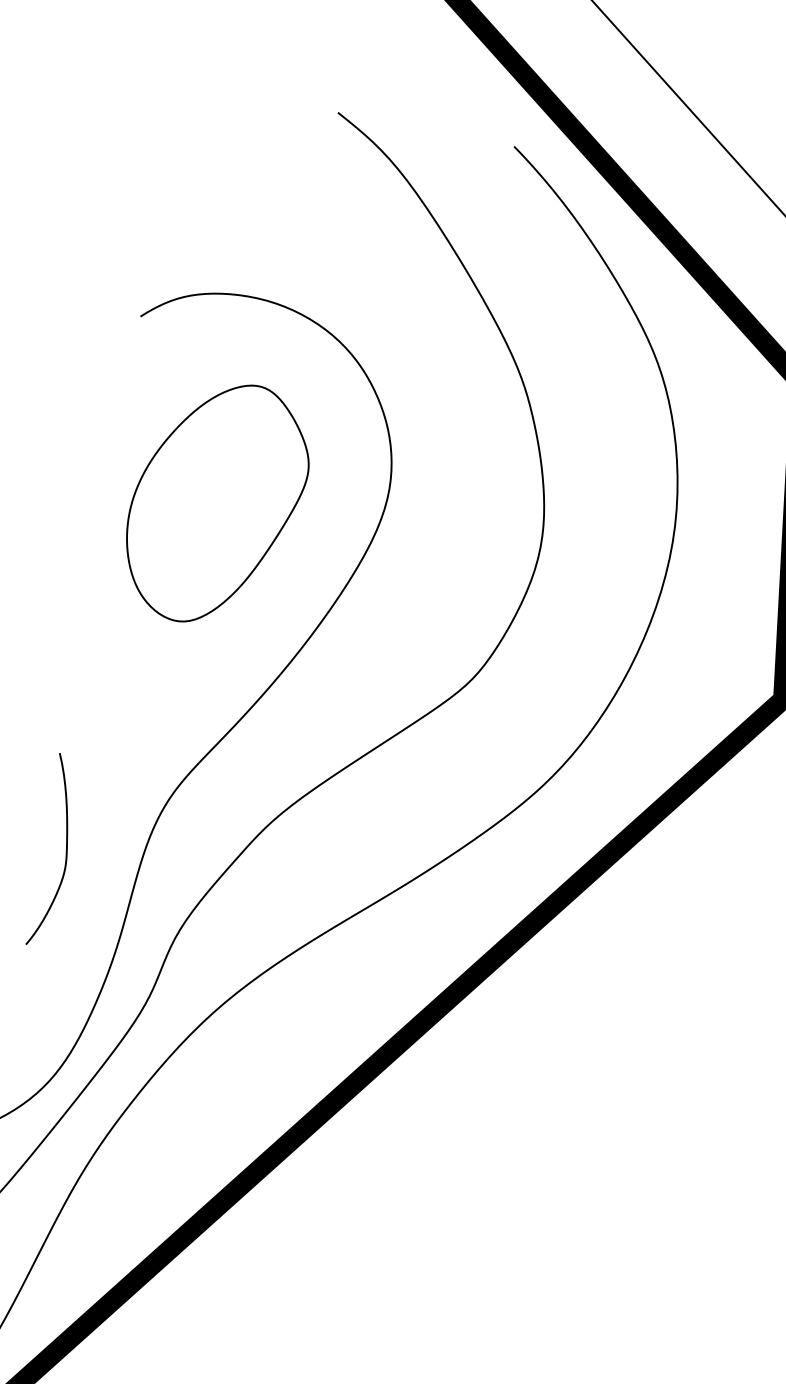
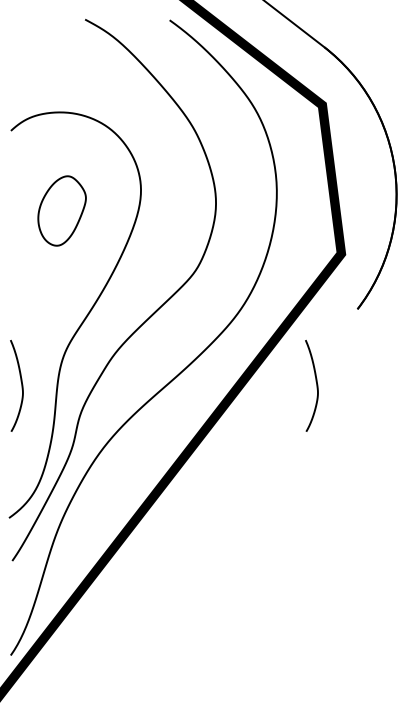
part: (215, 502) -> (61, 210), size x0.6
curve: (680, 964) -> (316, 385), added

